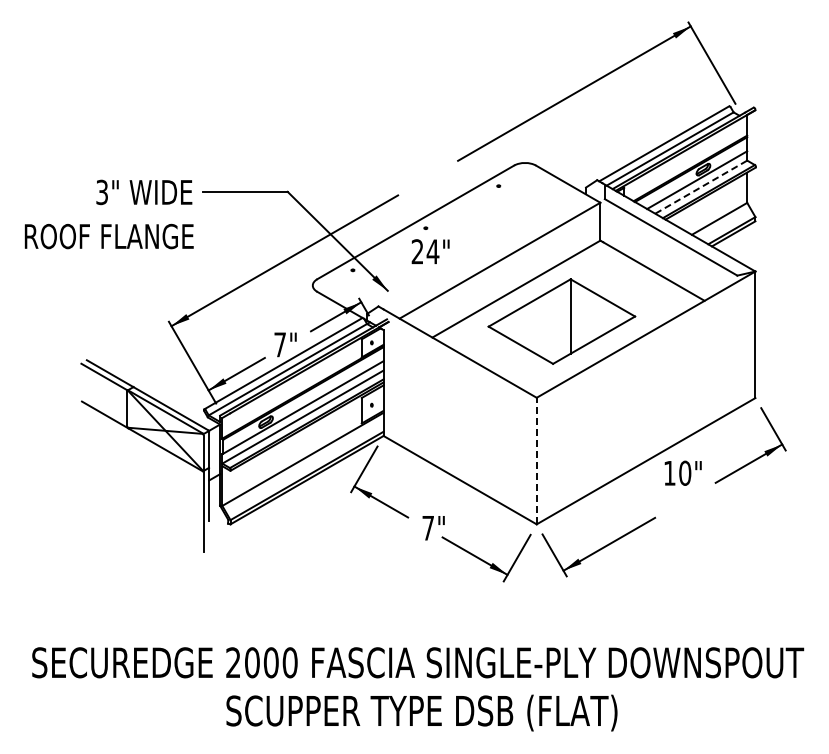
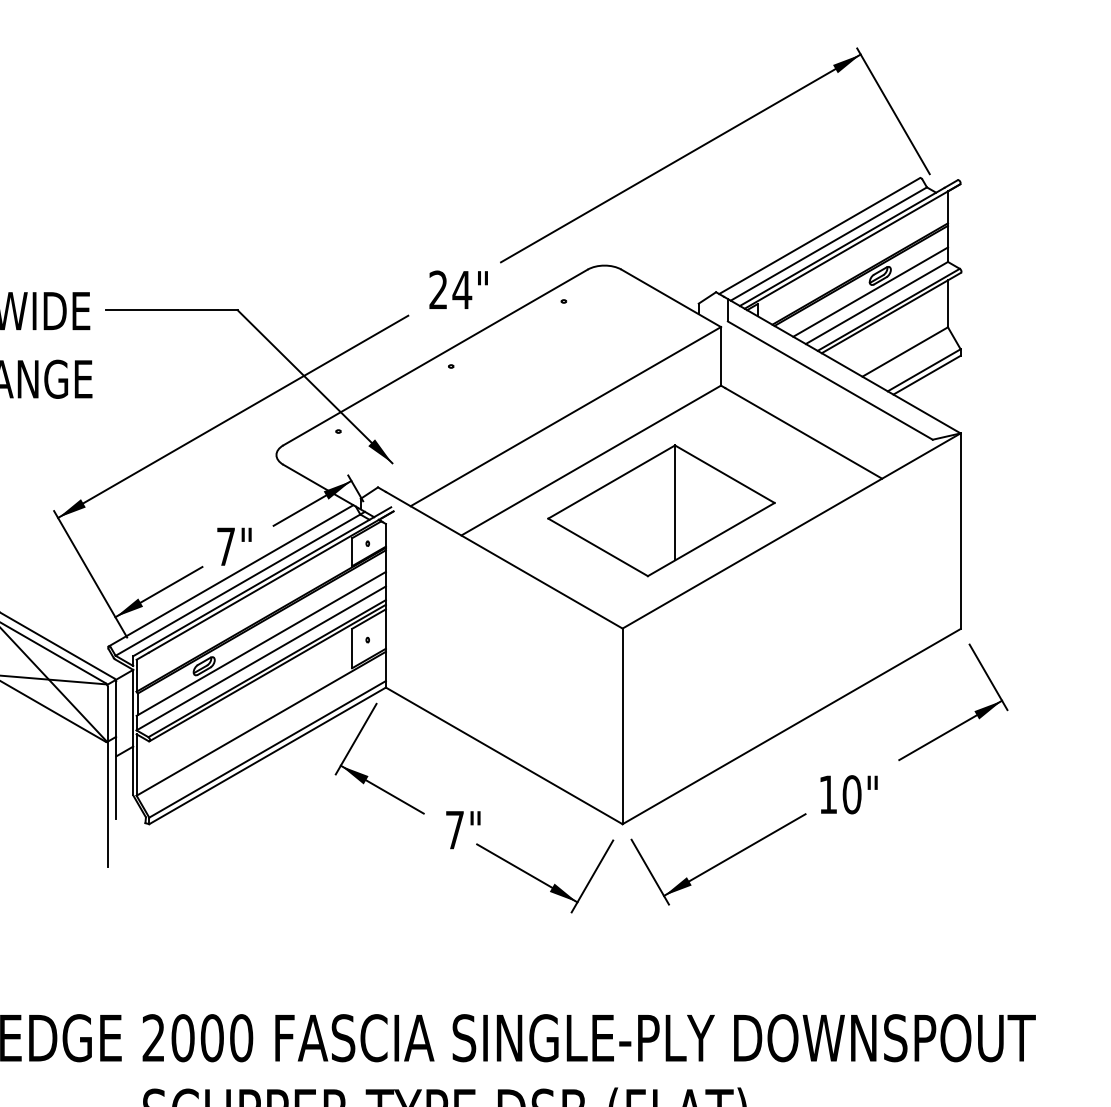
line: (701, 186) -> (877, 301), dashed -> solid
text: (430, 251) -> (458, 289), moved
line: (536, 460) -> (622, 725), dashed -> solid
text: (682, 472) -> (847, 793), moved

